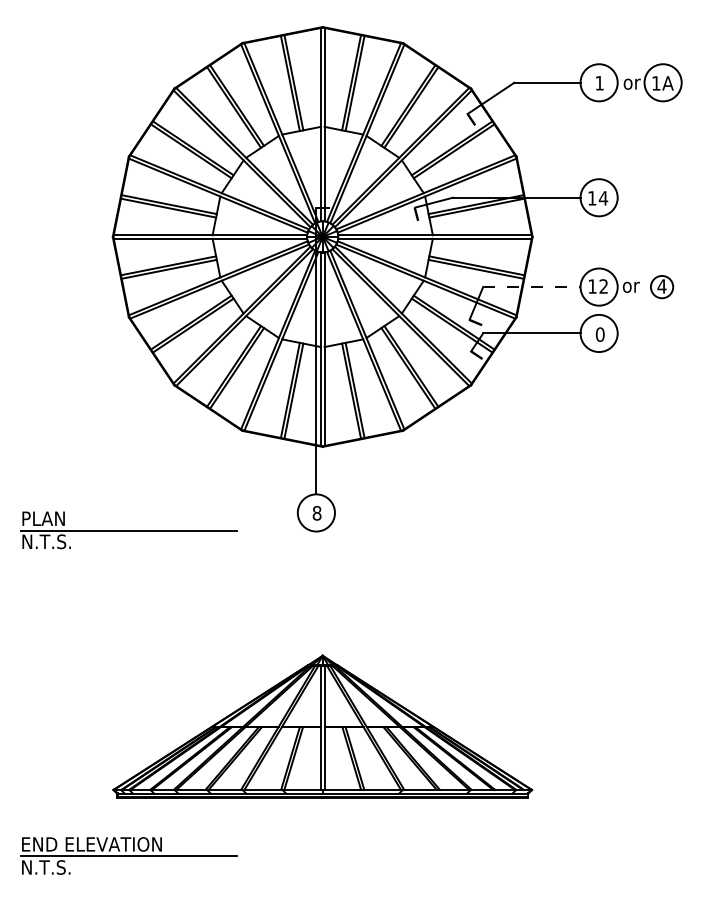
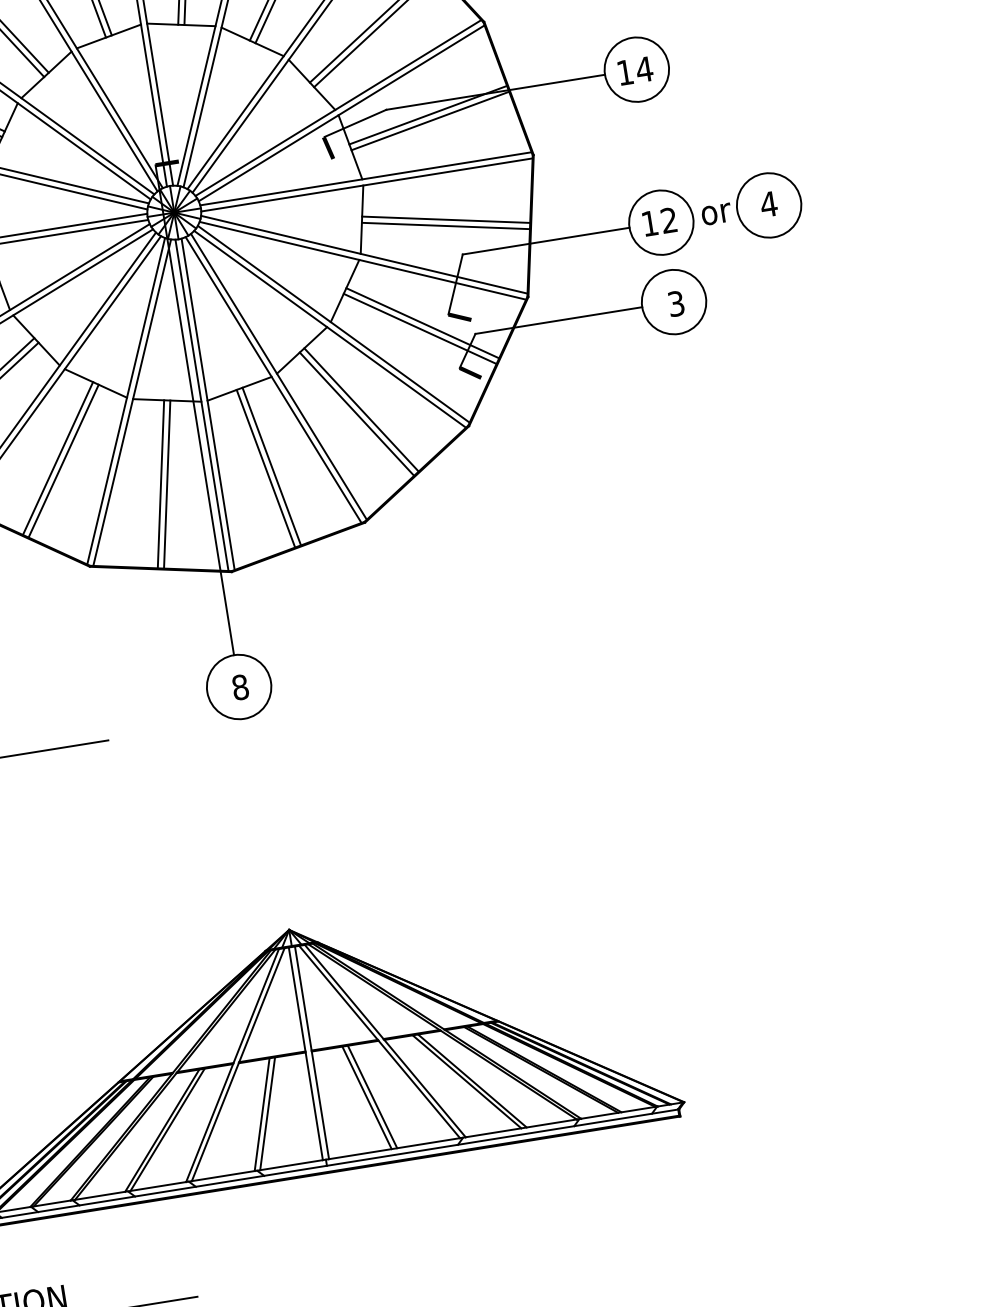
circle: (661, 286) -> (767, 204), size x1.67
line: (531, 287) -> (545, 241), dashed -> solid
text: (599, 334) -> (674, 303), 0 -> 3

